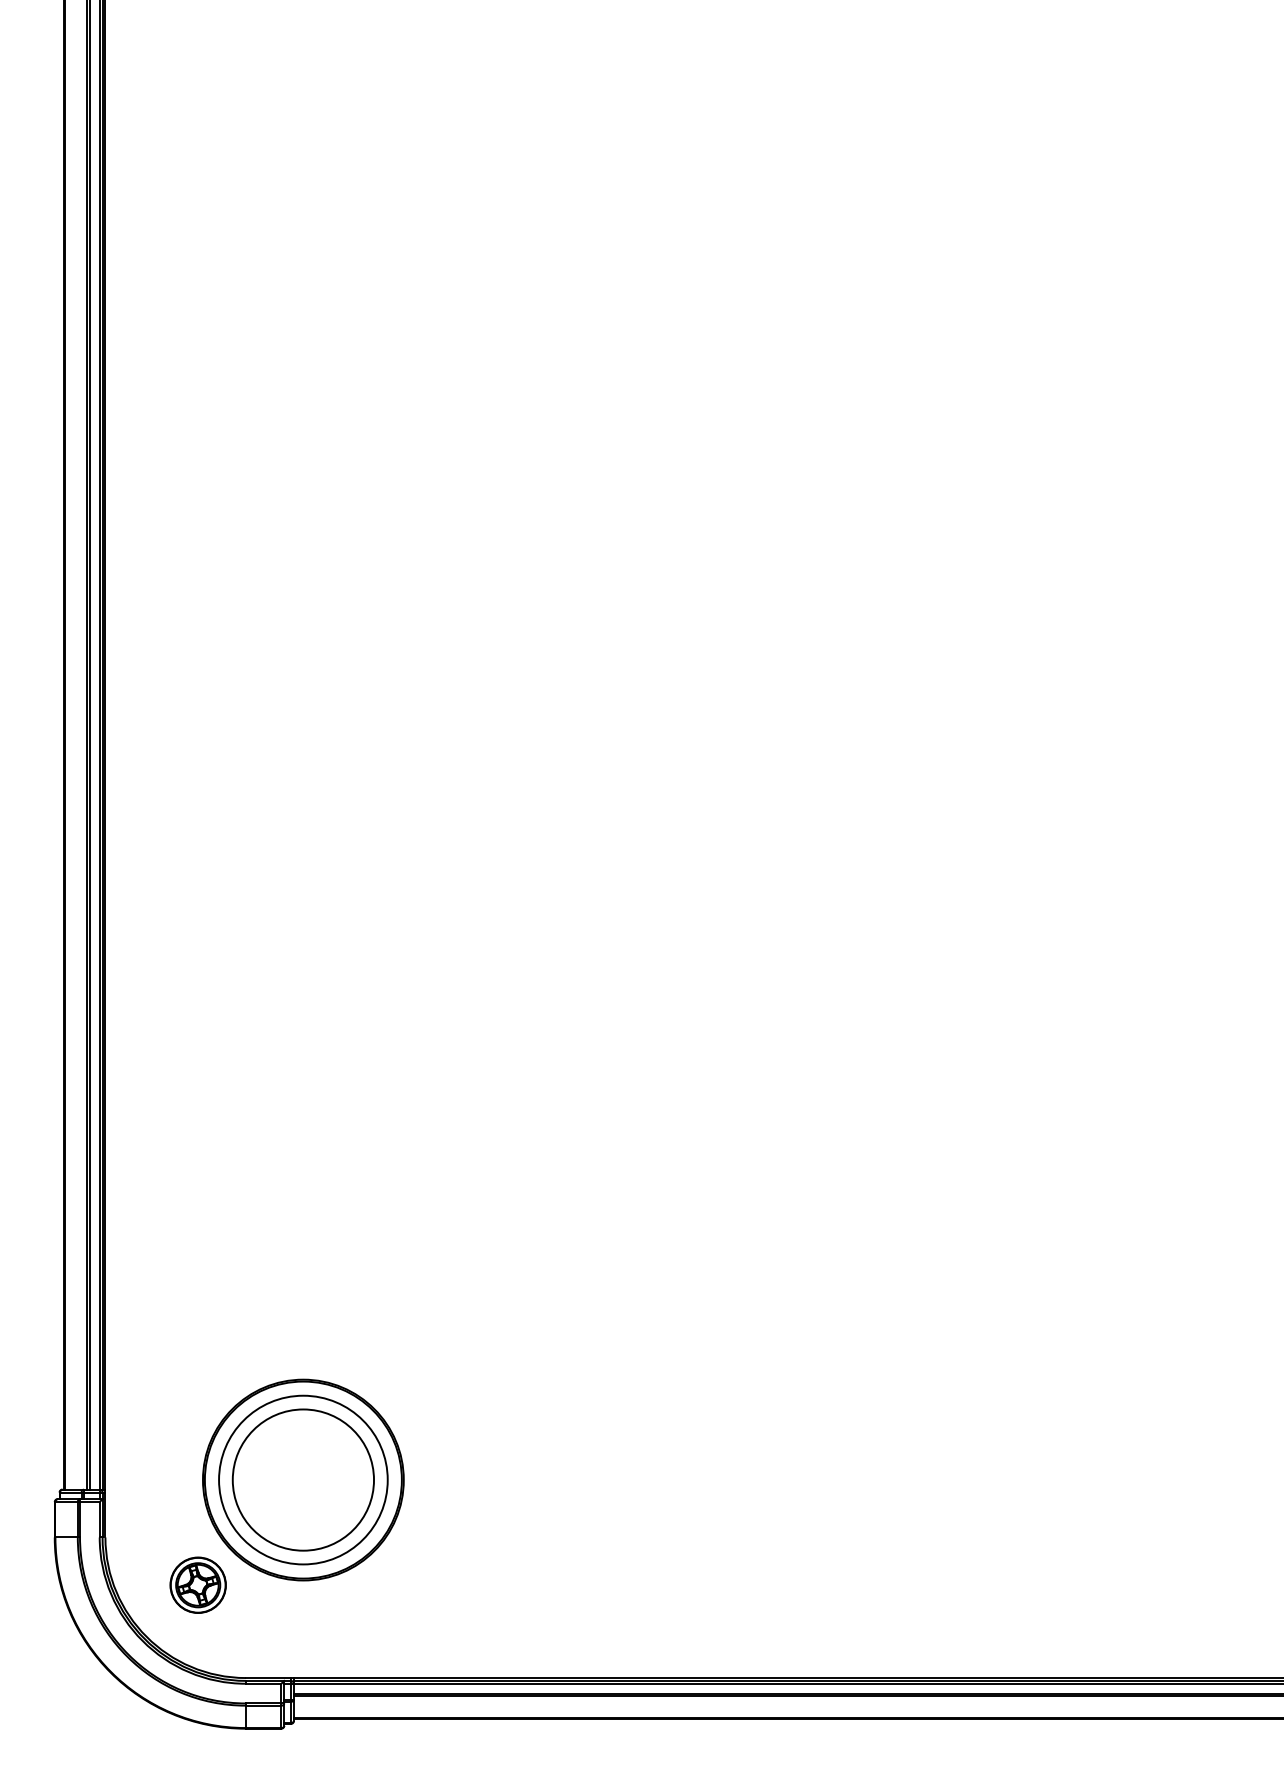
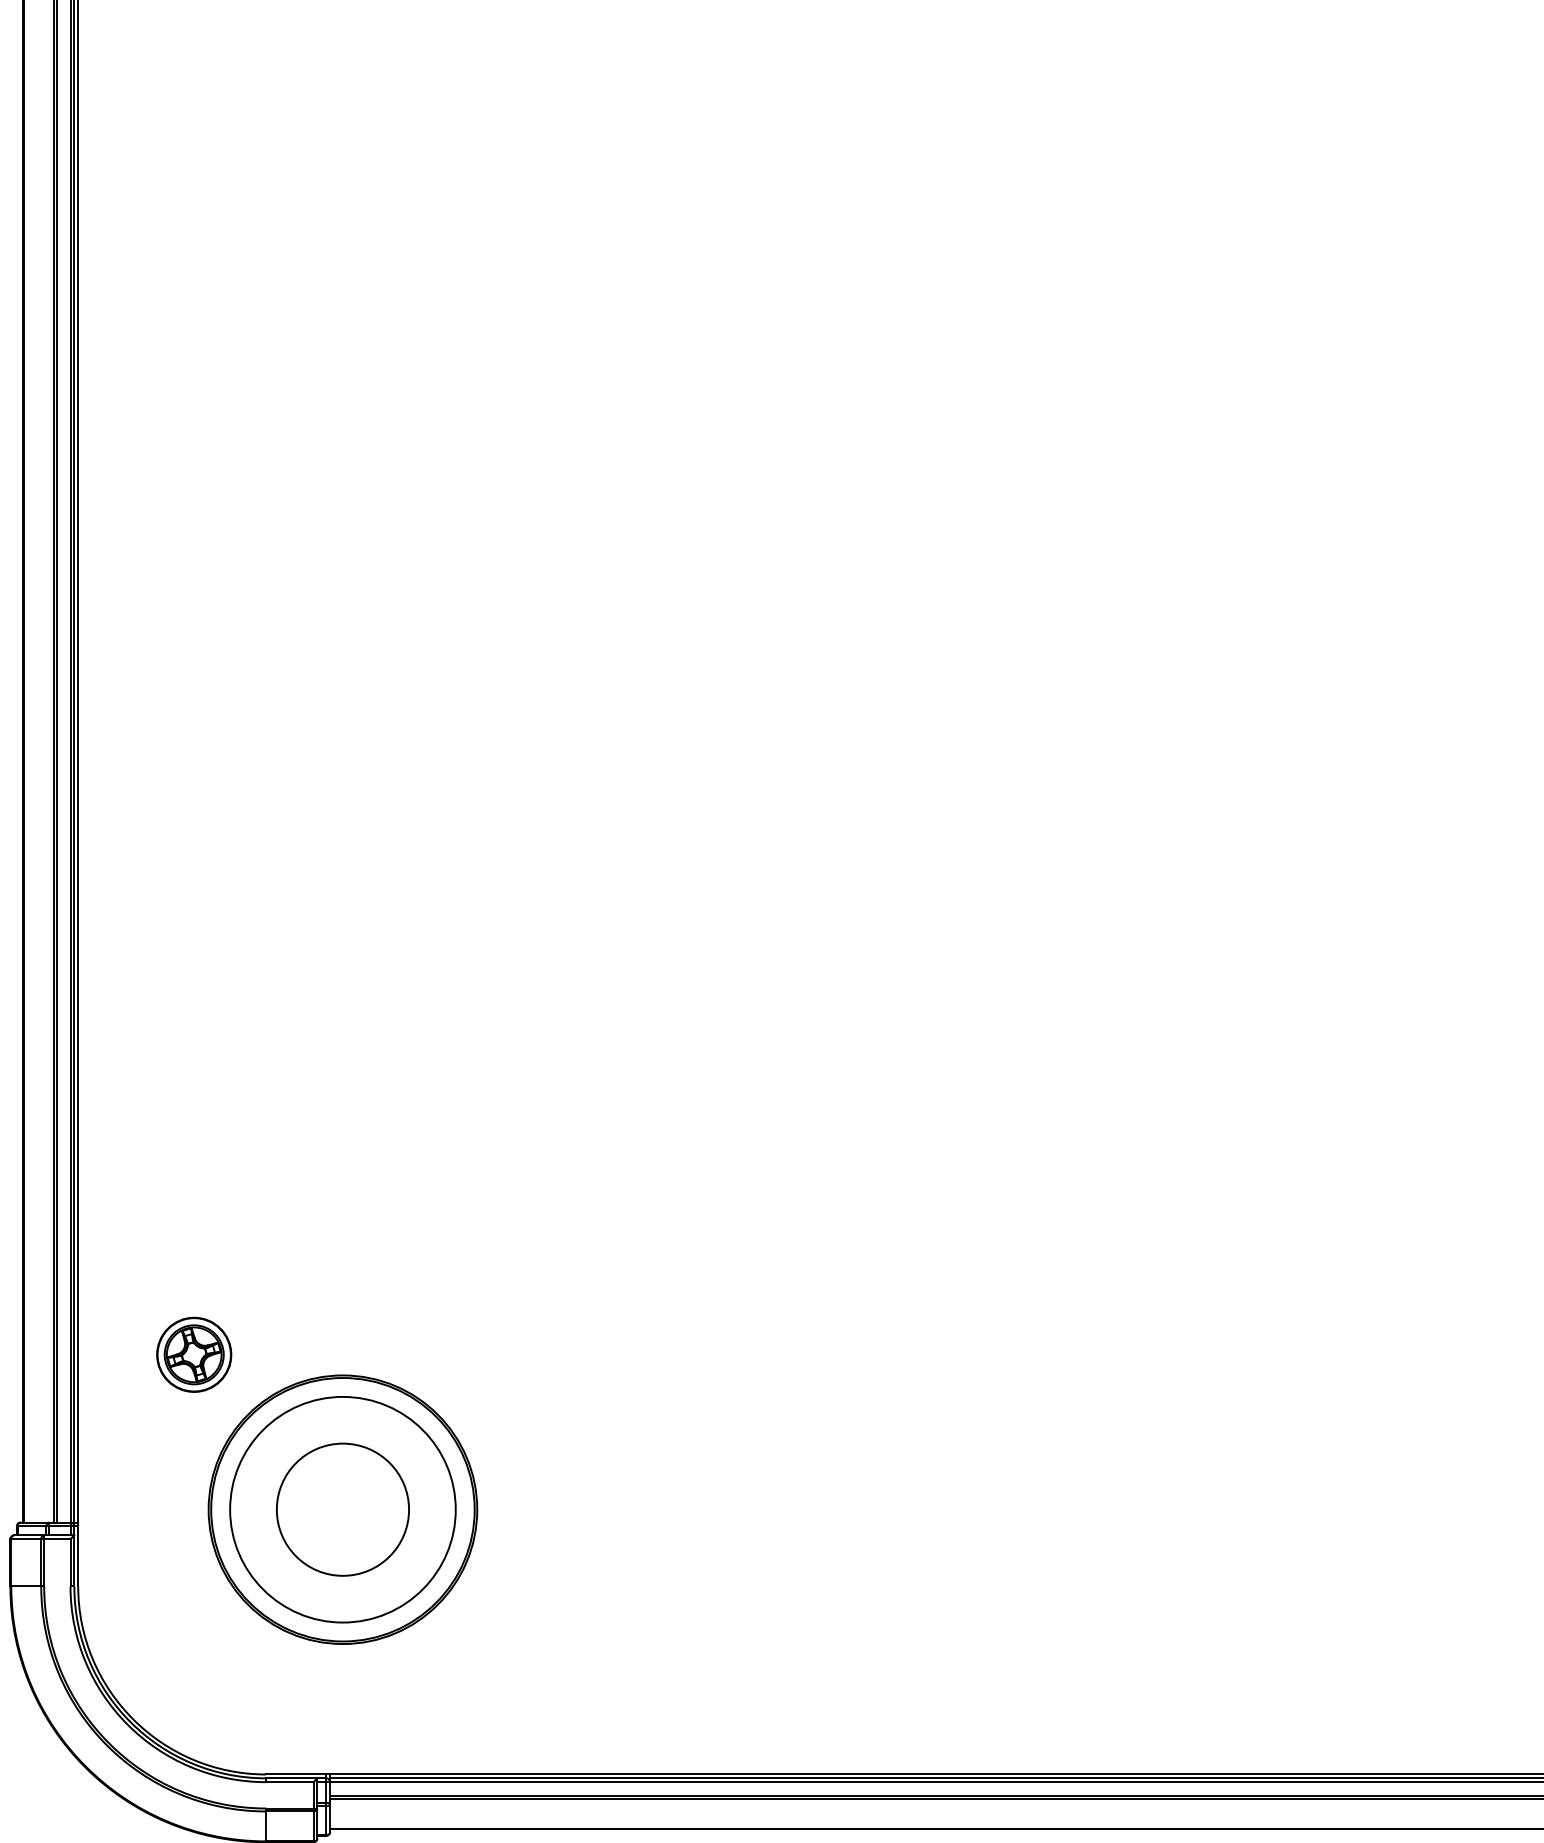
circle: (303, 1479) -> (343, 1508), size x0.7
part: (197, 1584) -> (193, 1353), moved

